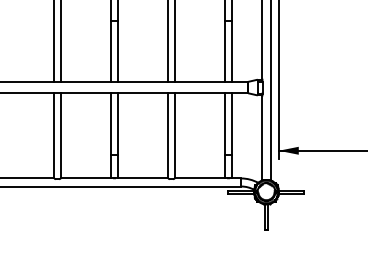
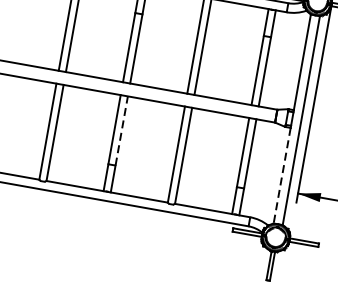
line: (117, 123) -> (121, 130), solid -> dashed
line: (262, 138) -> (282, 176), solid -> dashed

